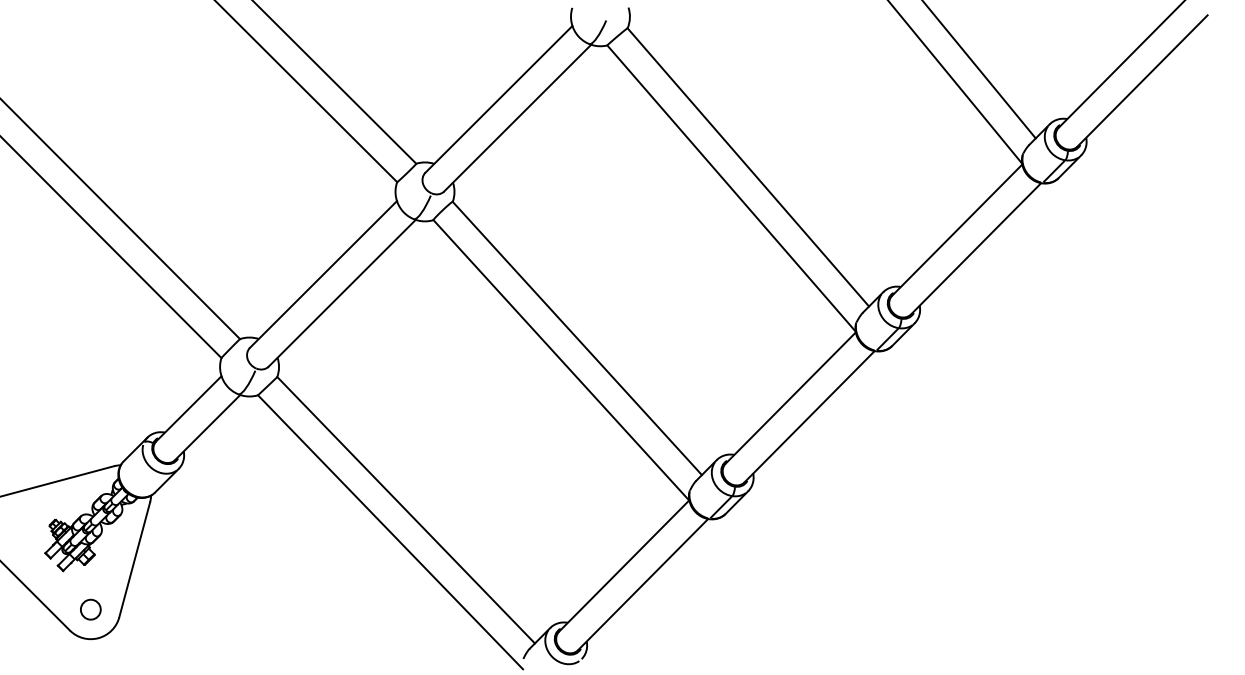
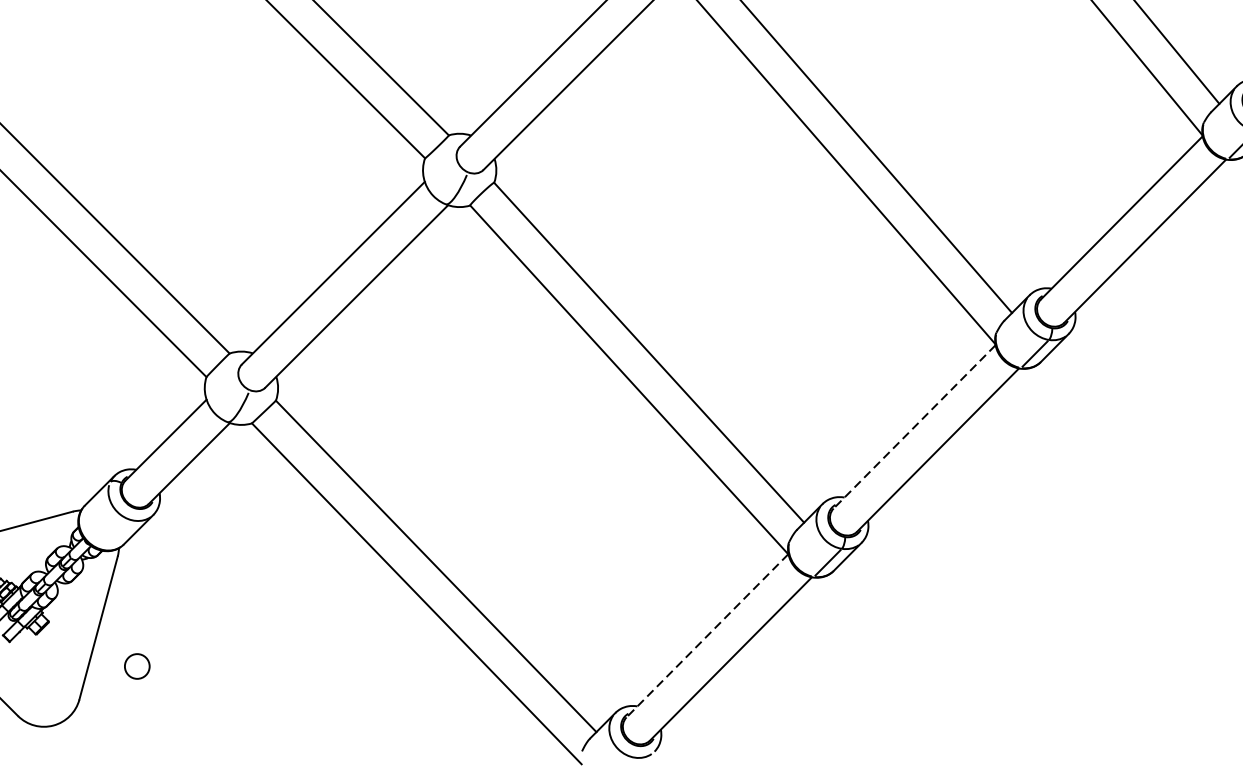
line: (790, 398) -> (914, 427), solid -> dashed
line: (623, 566) -> (706, 636), solid -> dashed
circle: (90, 609) -> (136, 666), moved

